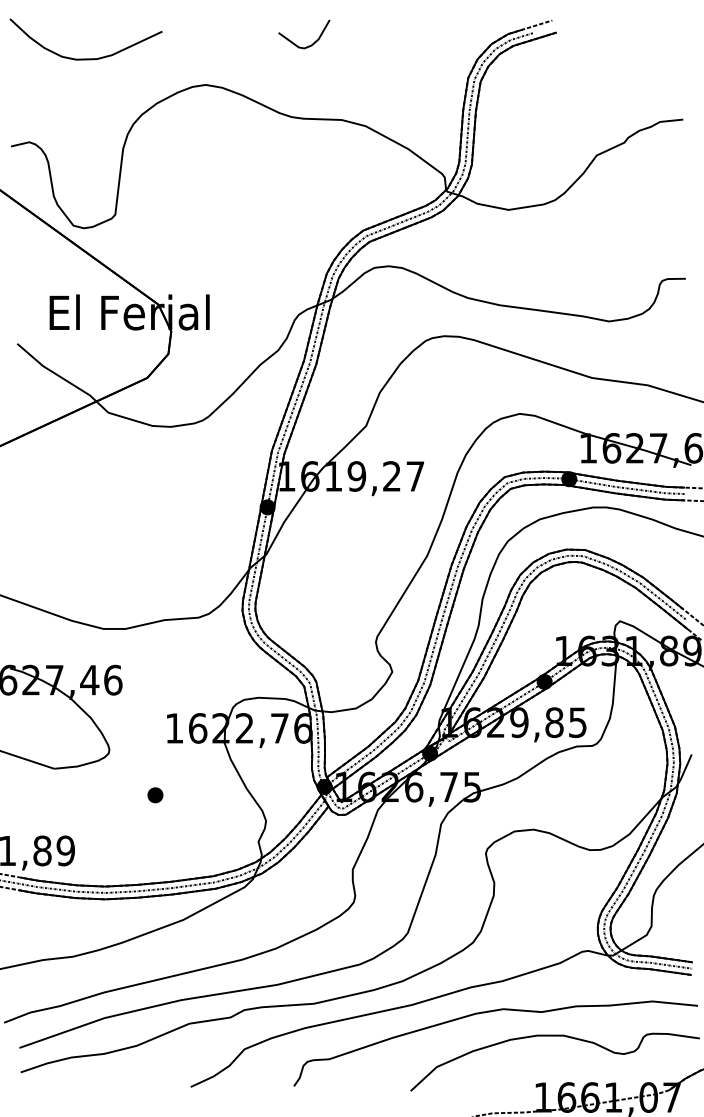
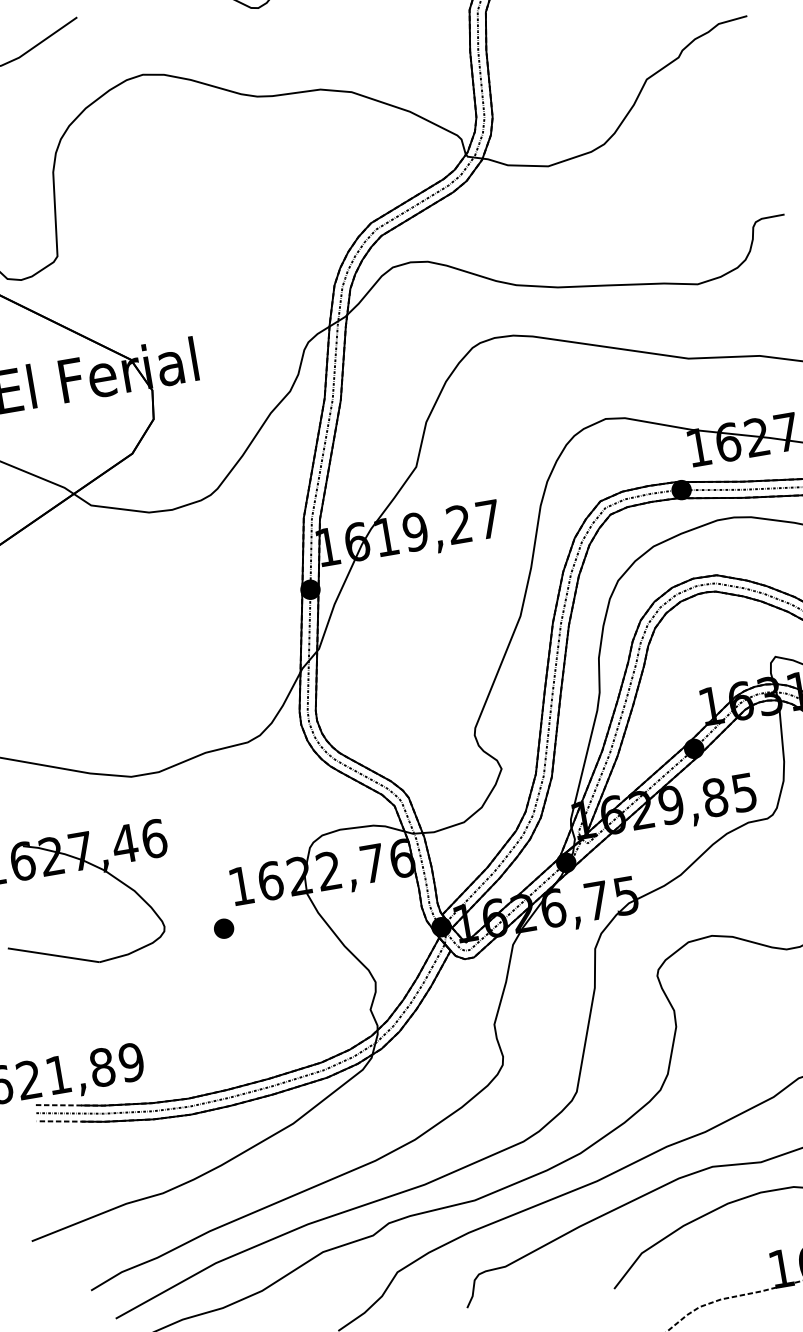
part: (155, 795) -> (224, 928), moved

